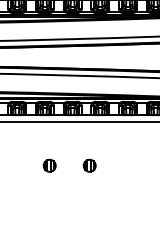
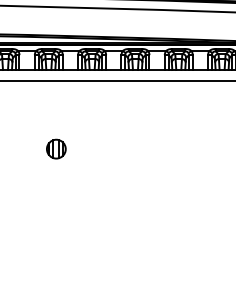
part: (89, 165) -> (118, 148), removed

